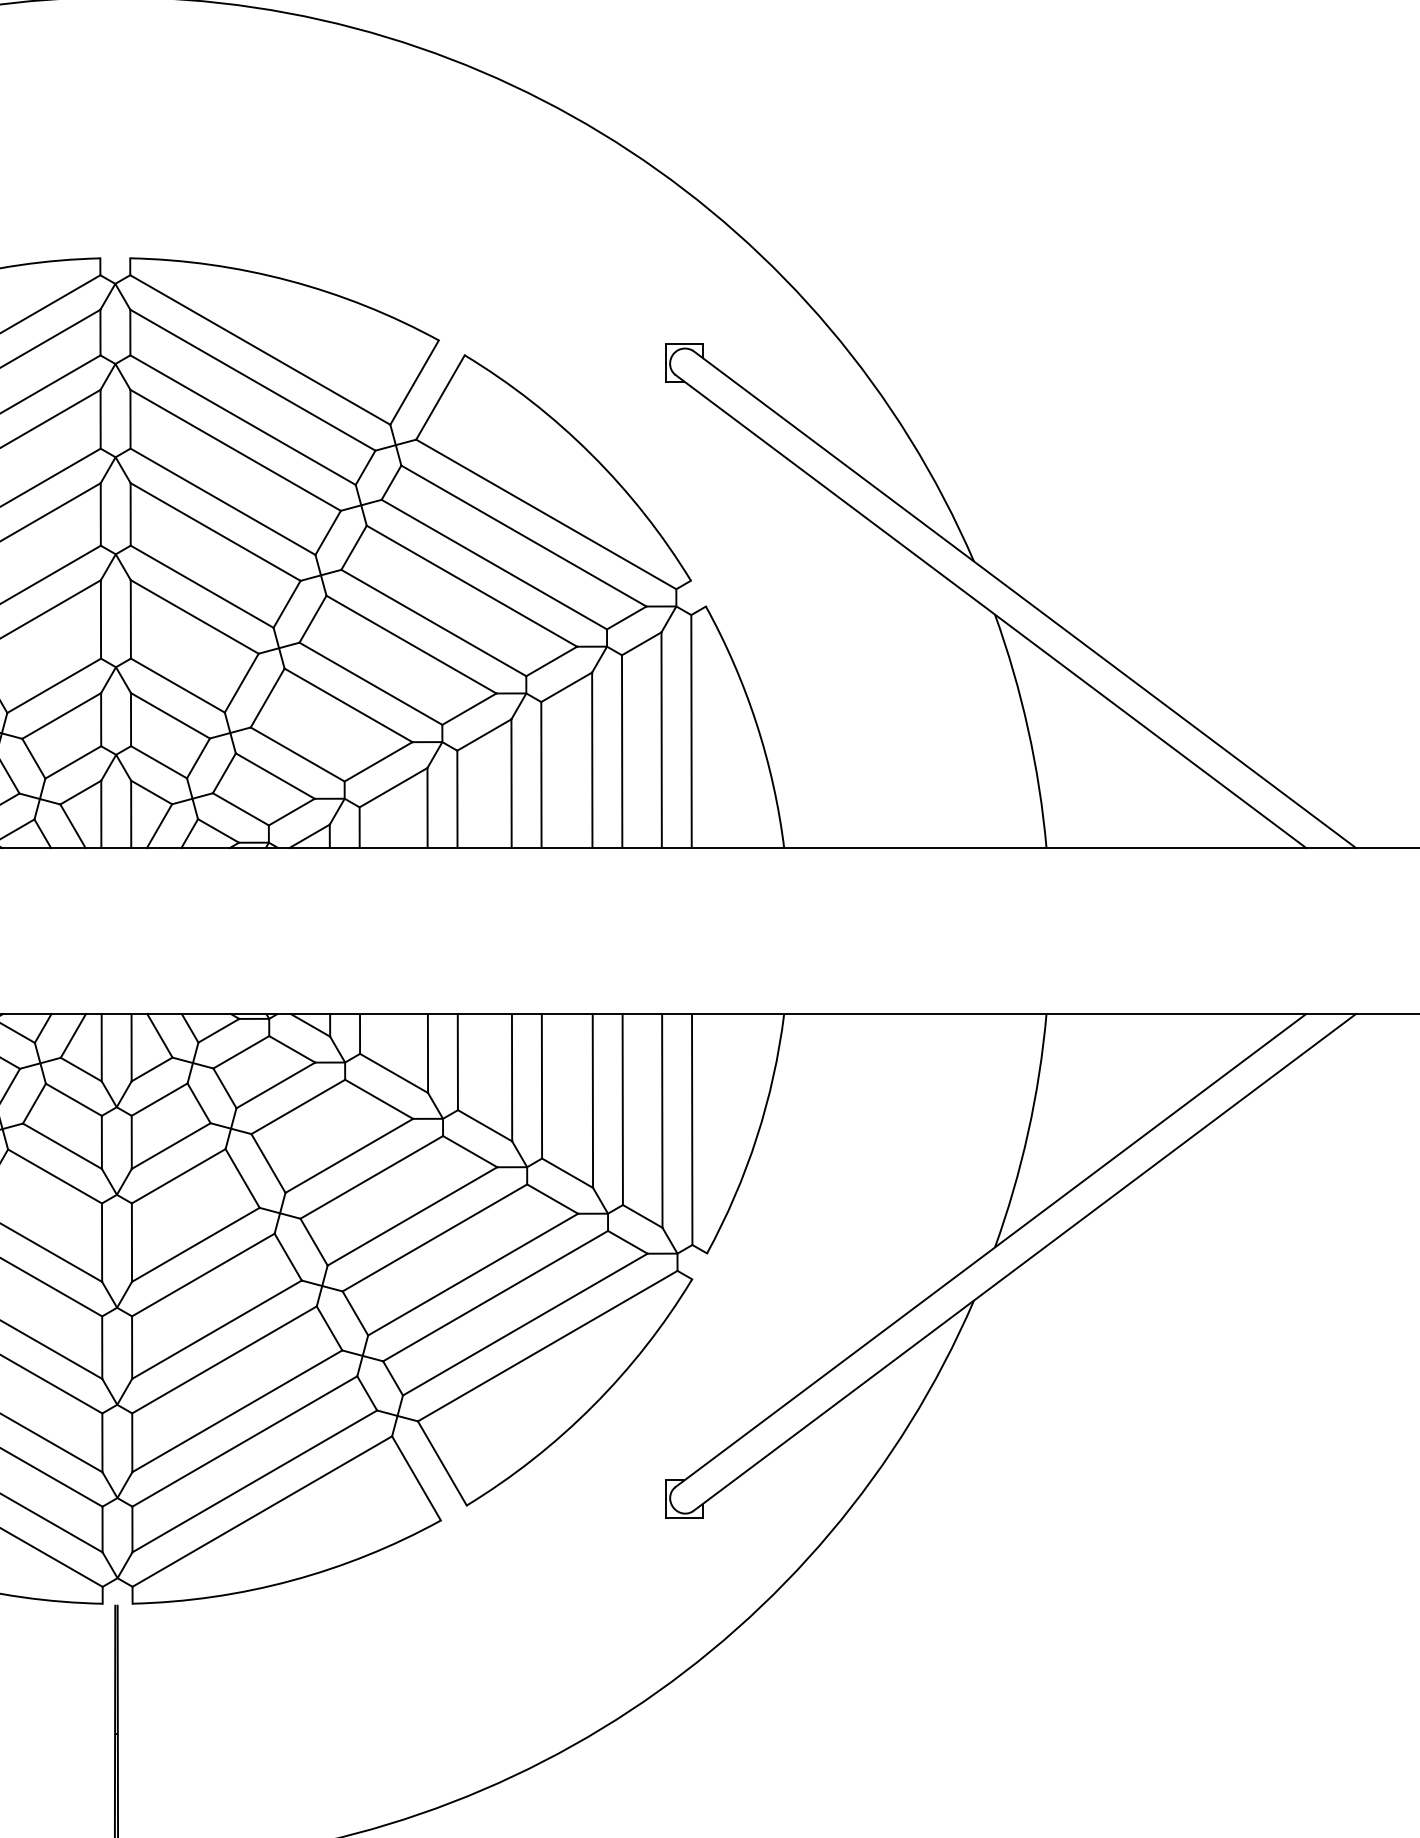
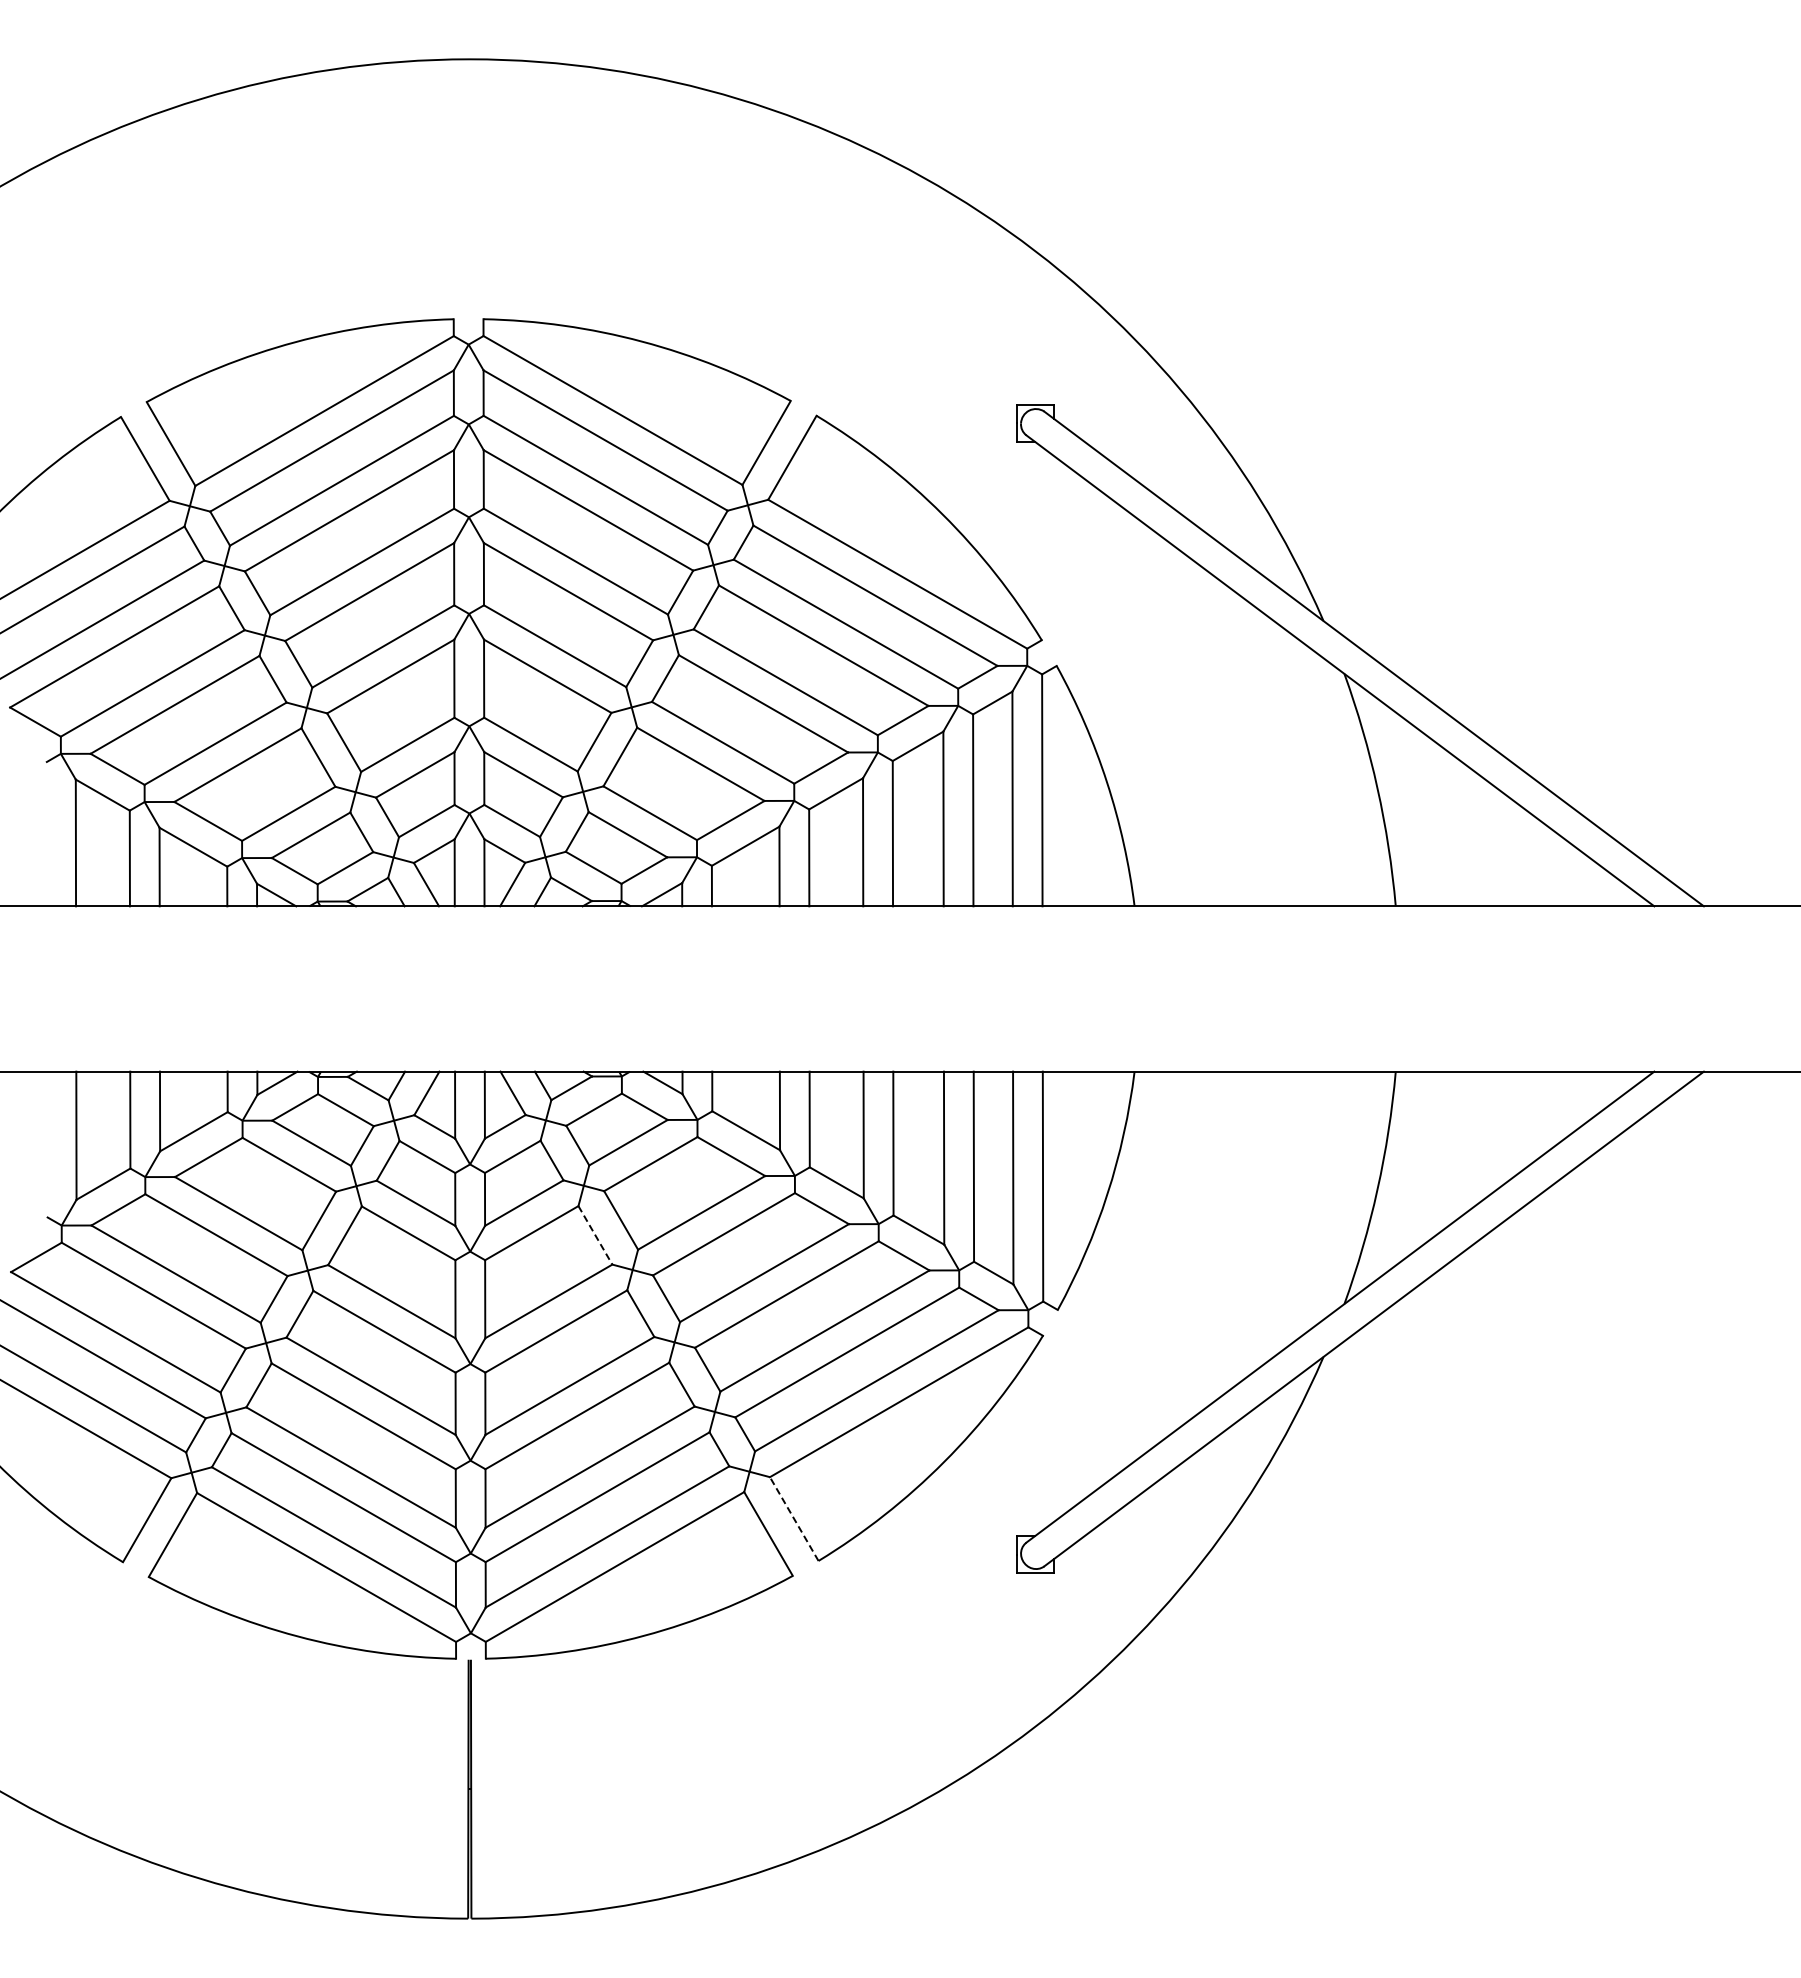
line: (242, 1178) -> (595, 1235), solid -> dashed
line: (442, 1462) -> (794, 1518), solid -> dashed

